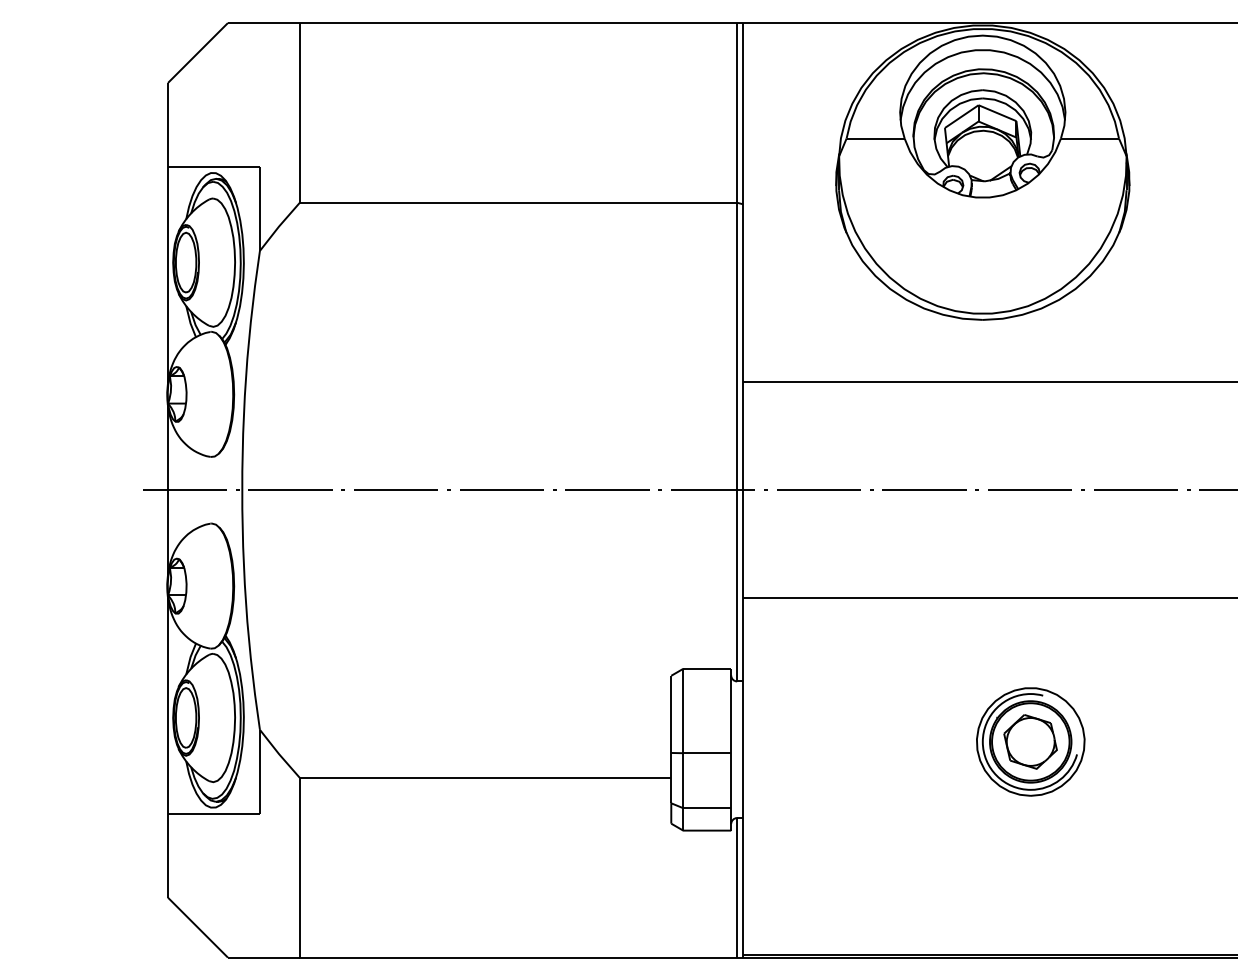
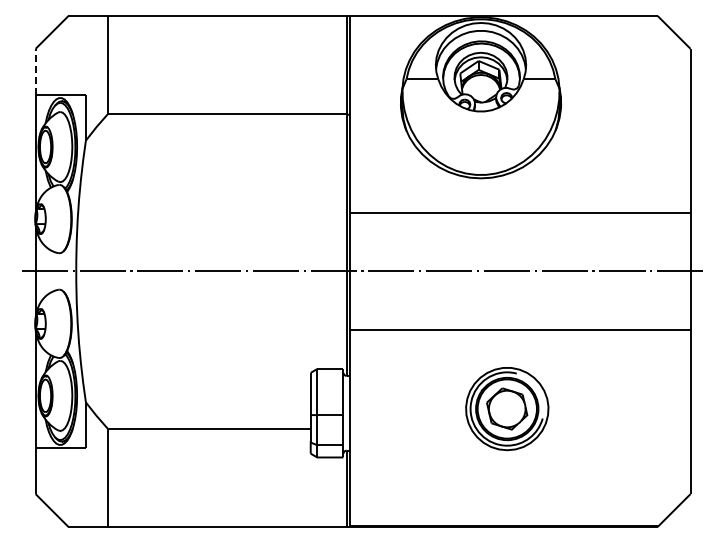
line: (167, 124) -> (35, 71), solid -> dashed
part: (1029, 741) -> (506, 408), size x1.4

